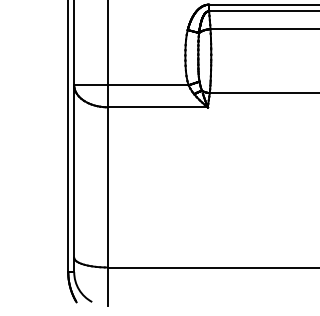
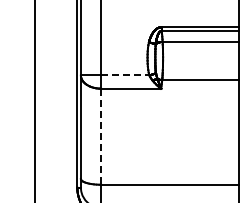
line: (148, 85) -> (125, 75), solid -> dashed
line: (108, 188) -> (101, 137), solid -> dashed

